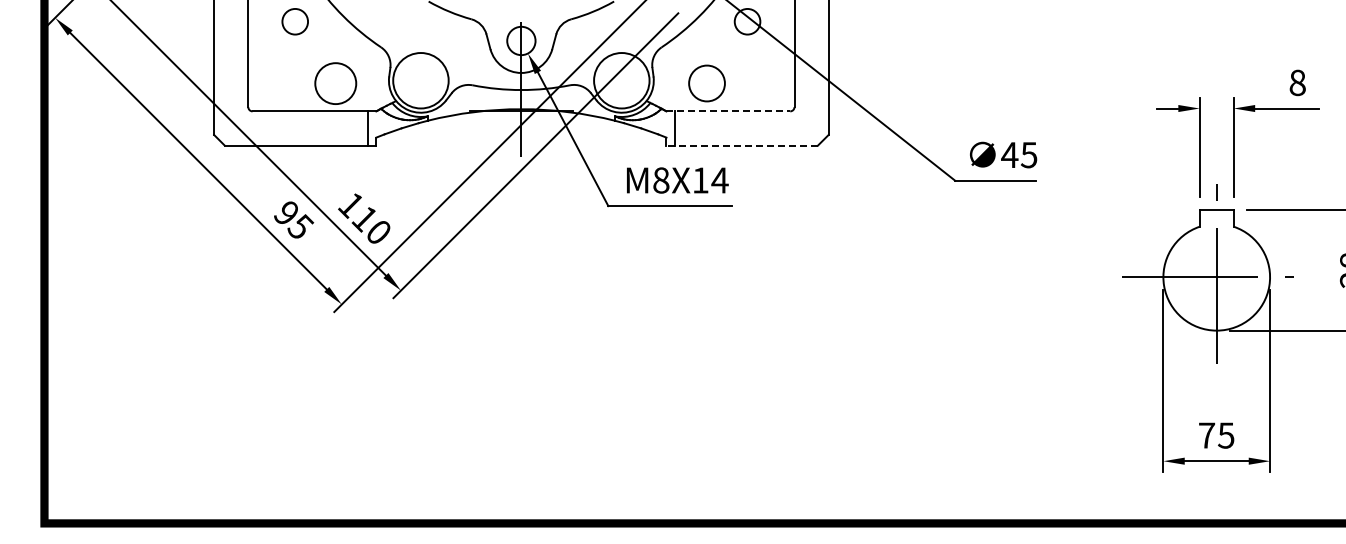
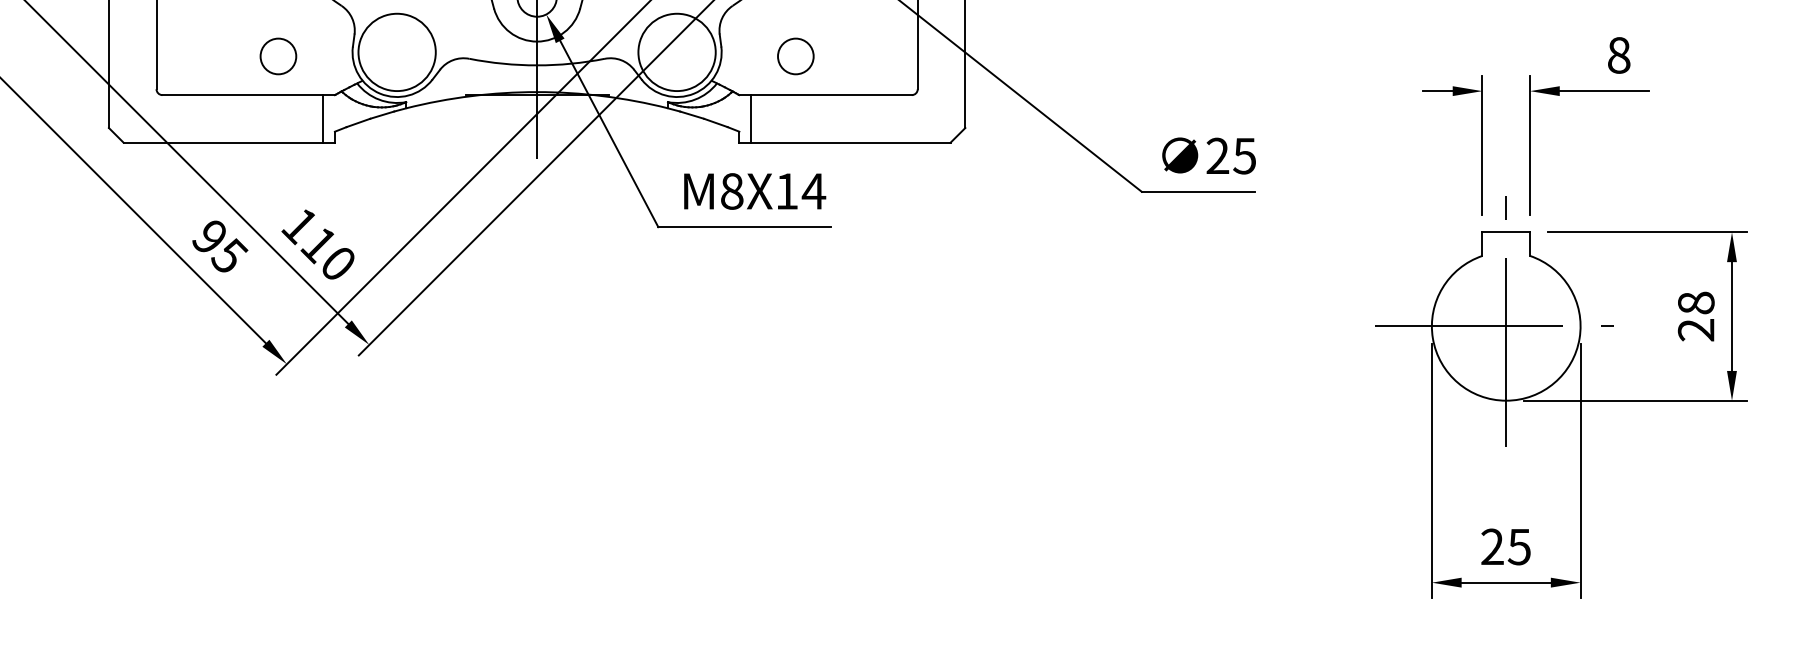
circle: (335, 83) -> (278, 56), size x0.62
circle: (706, 83) -> (795, 56), size x0.71
line: (728, 111) -> (825, 95), dashed -> solid
line: (742, 145) -> (845, 142), dashed -> solid
text: (1009, 154) -> (1217, 155), 45 -> 25
text: (1207, 435) -> (1493, 546), 75 -> 25

